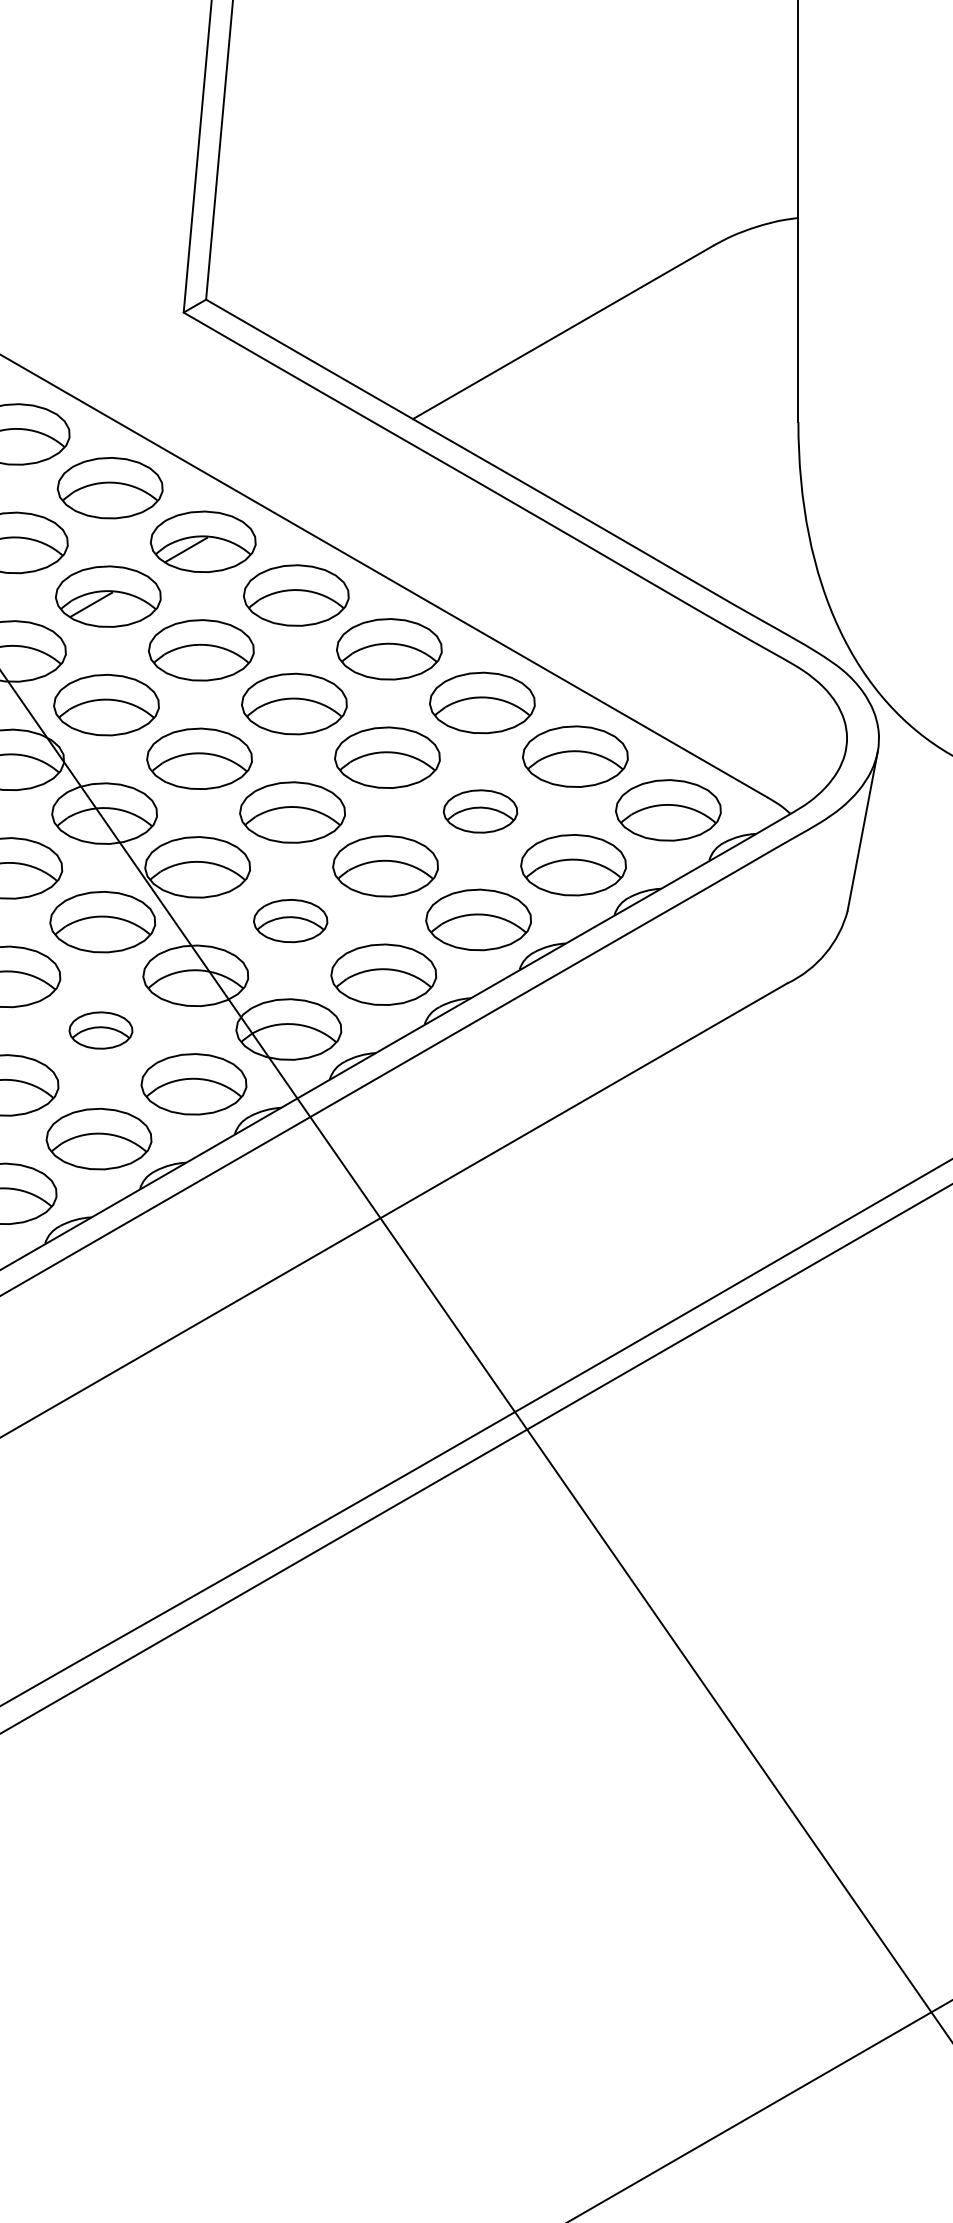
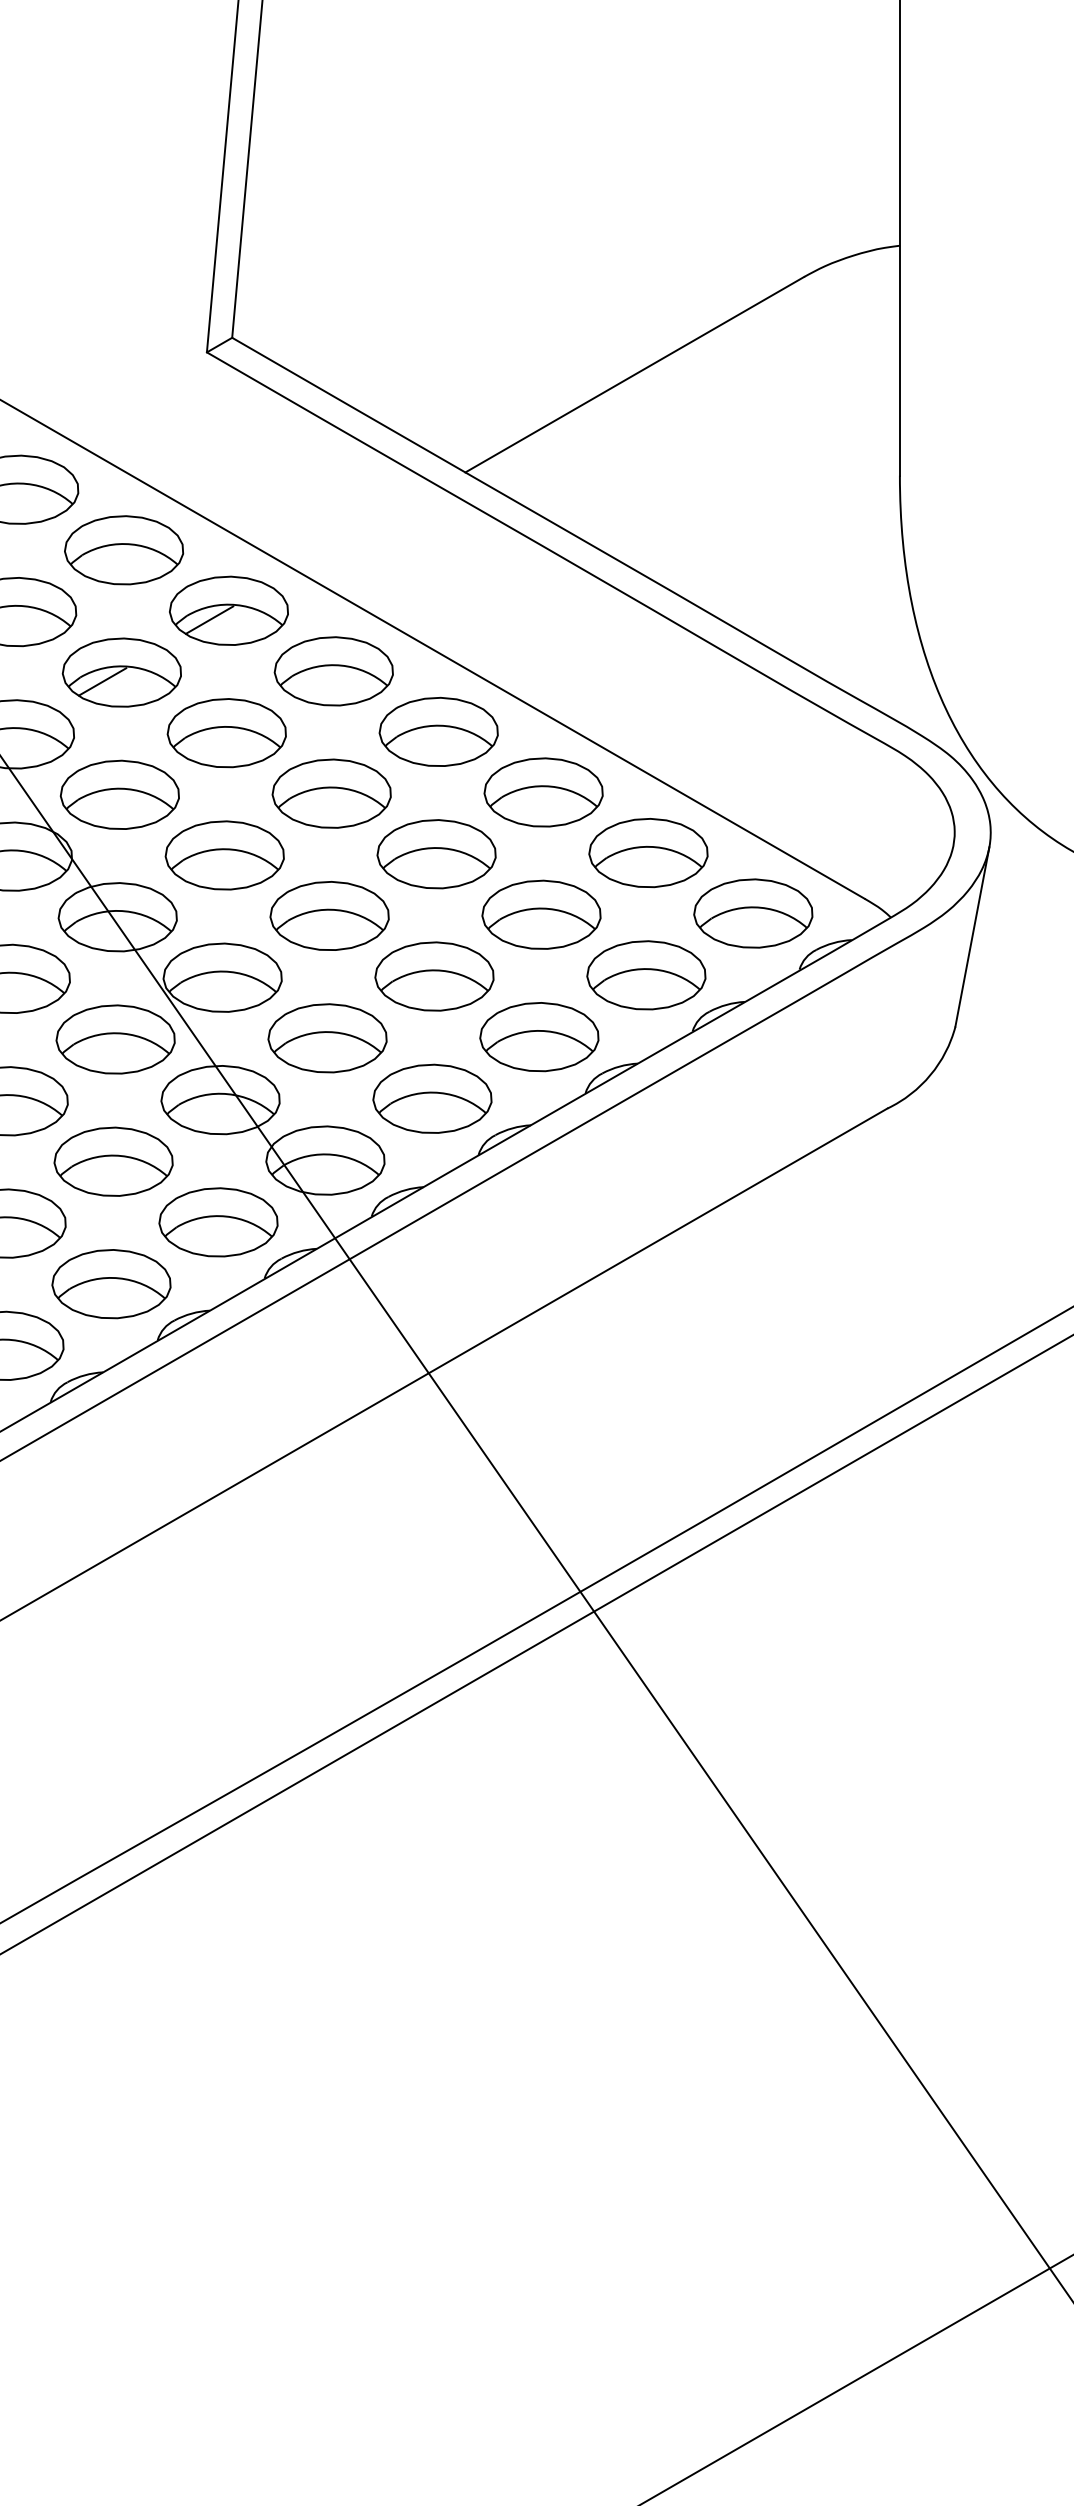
part: (480, 811) -> (541, 914), size x1.43
part: (290, 920) -> (327, 1037), size x1.43
part: (100, 1030) -> (113, 1161), size x1.67

